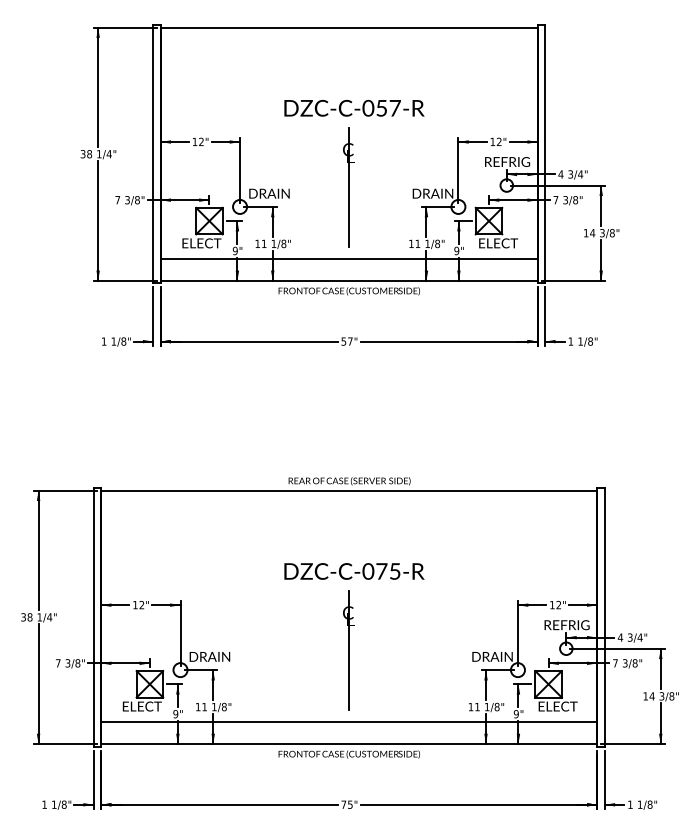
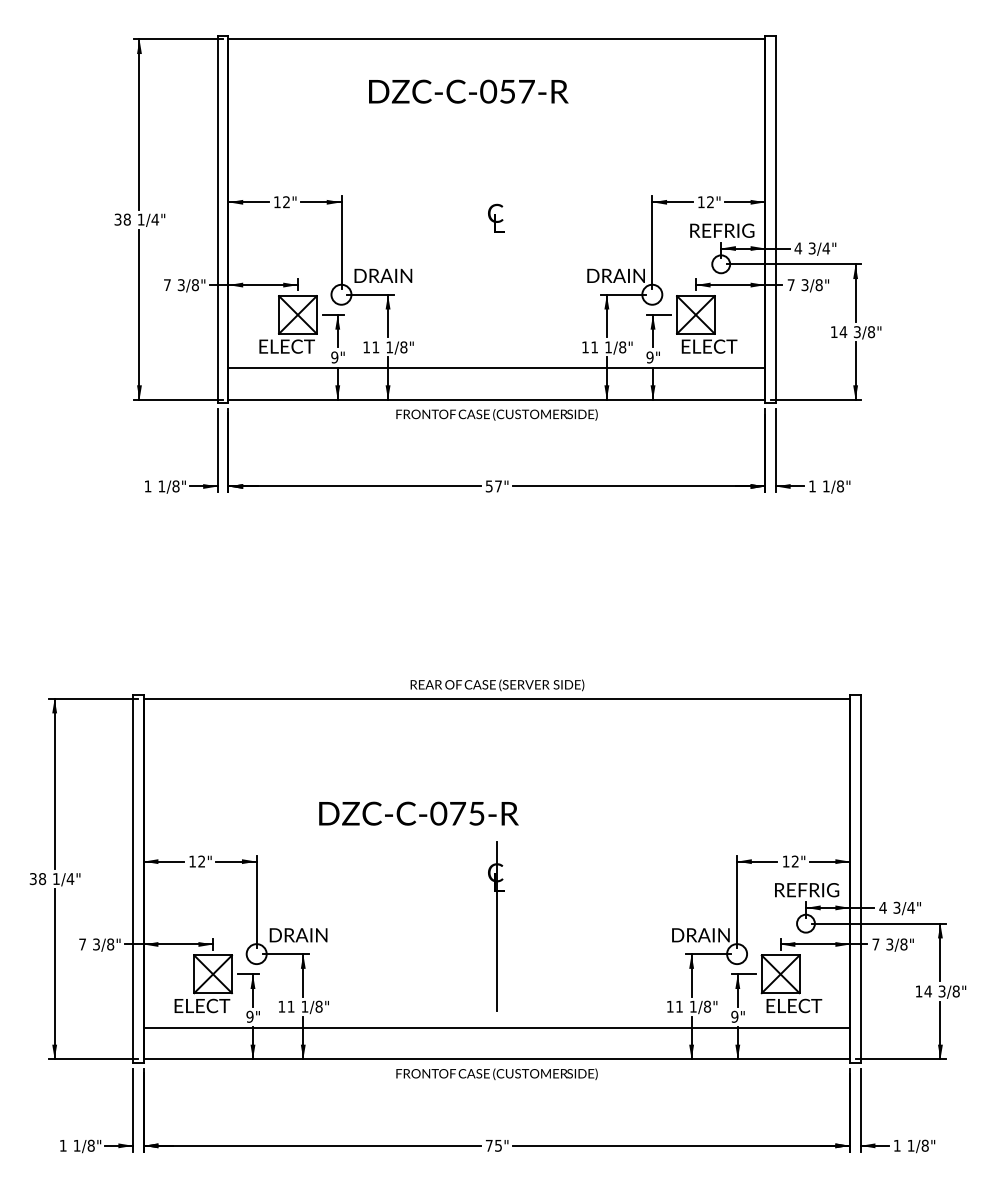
text: (354, 108) -> (468, 91), moved
line: (349, 187) -> (497, 267), removed
text: (354, 571) -> (418, 813), moved

